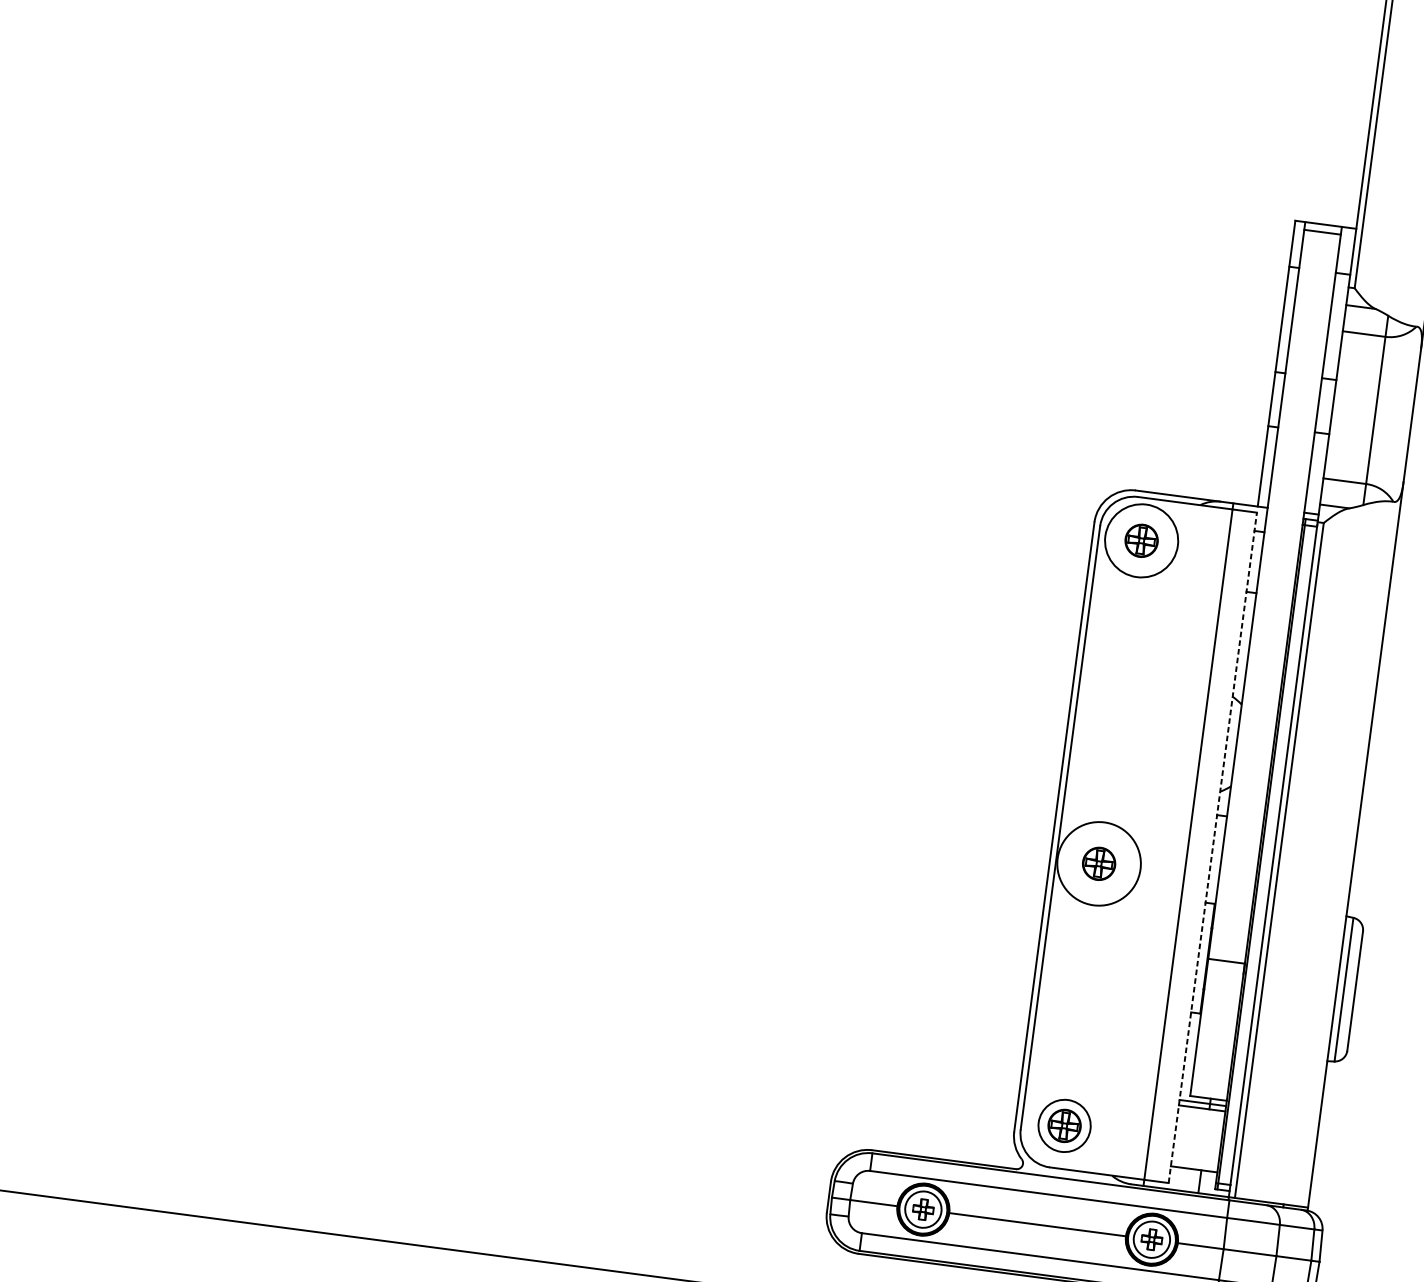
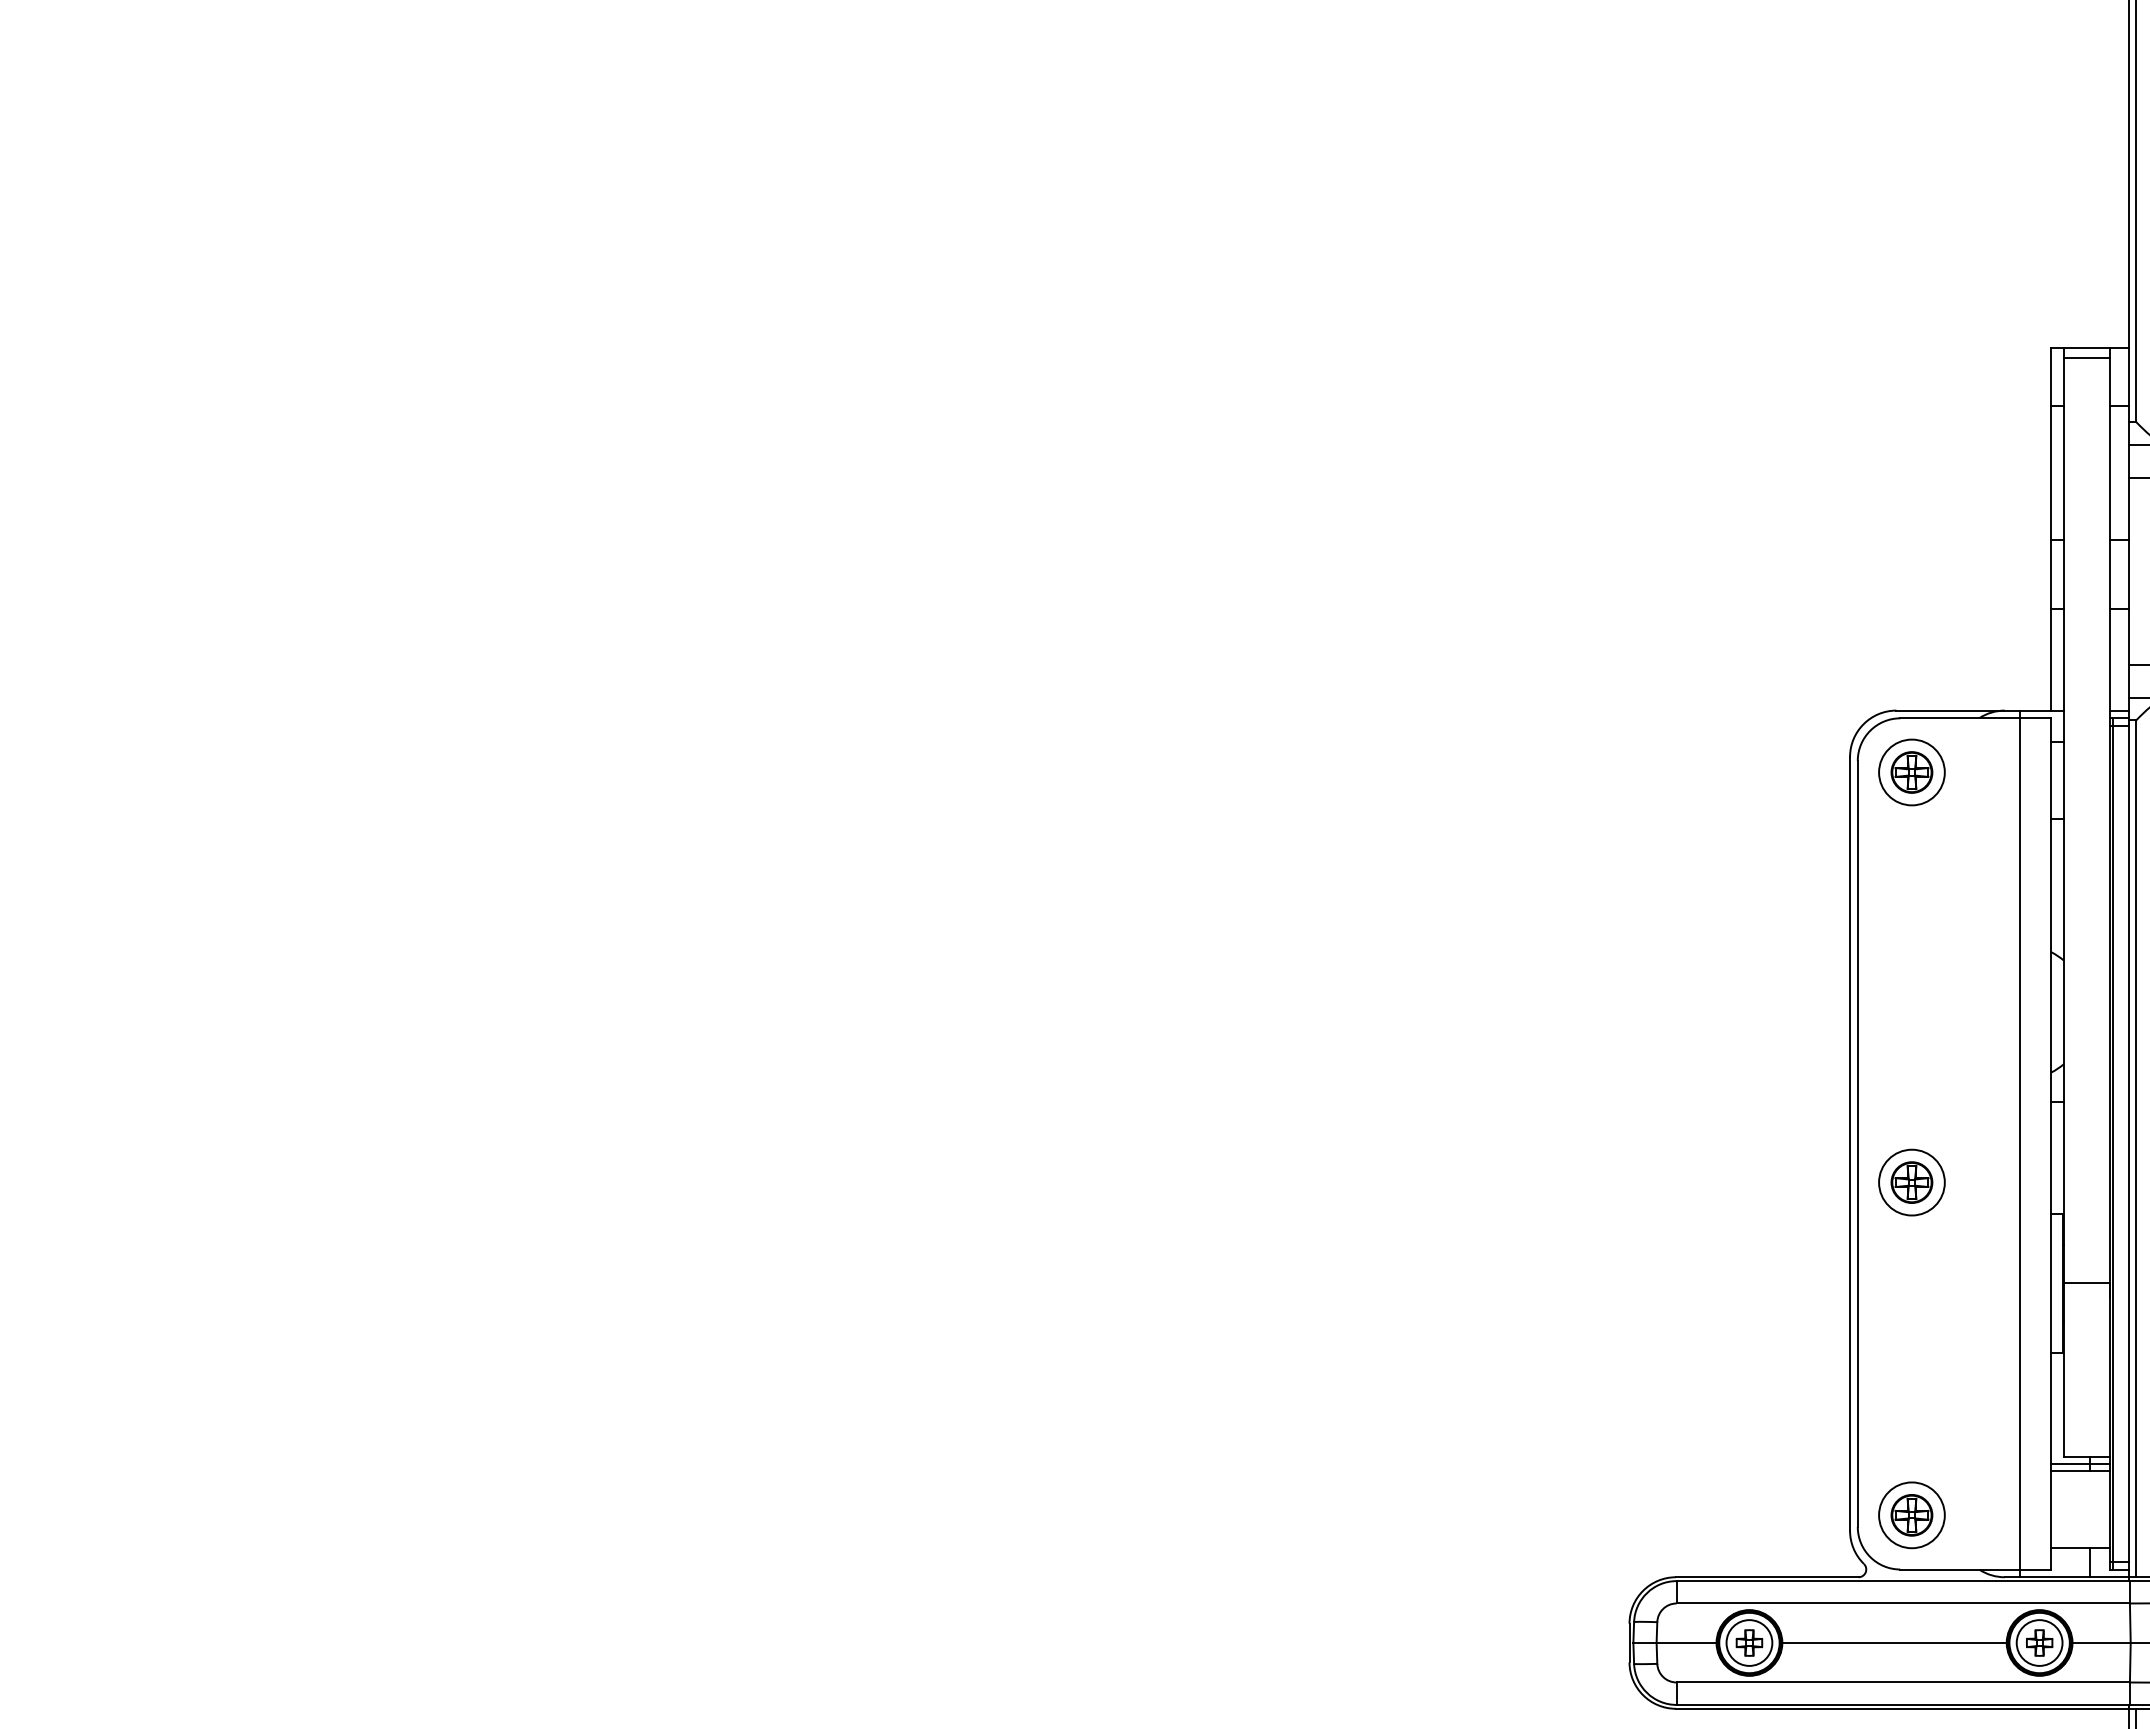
circle: (1141, 540) -> (1911, 772), size x0.71
line: (1213, 847) -> (2051, 1143), dashed -> solid
circle: (1098, 863) -> (1911, 1182), size x0.62

